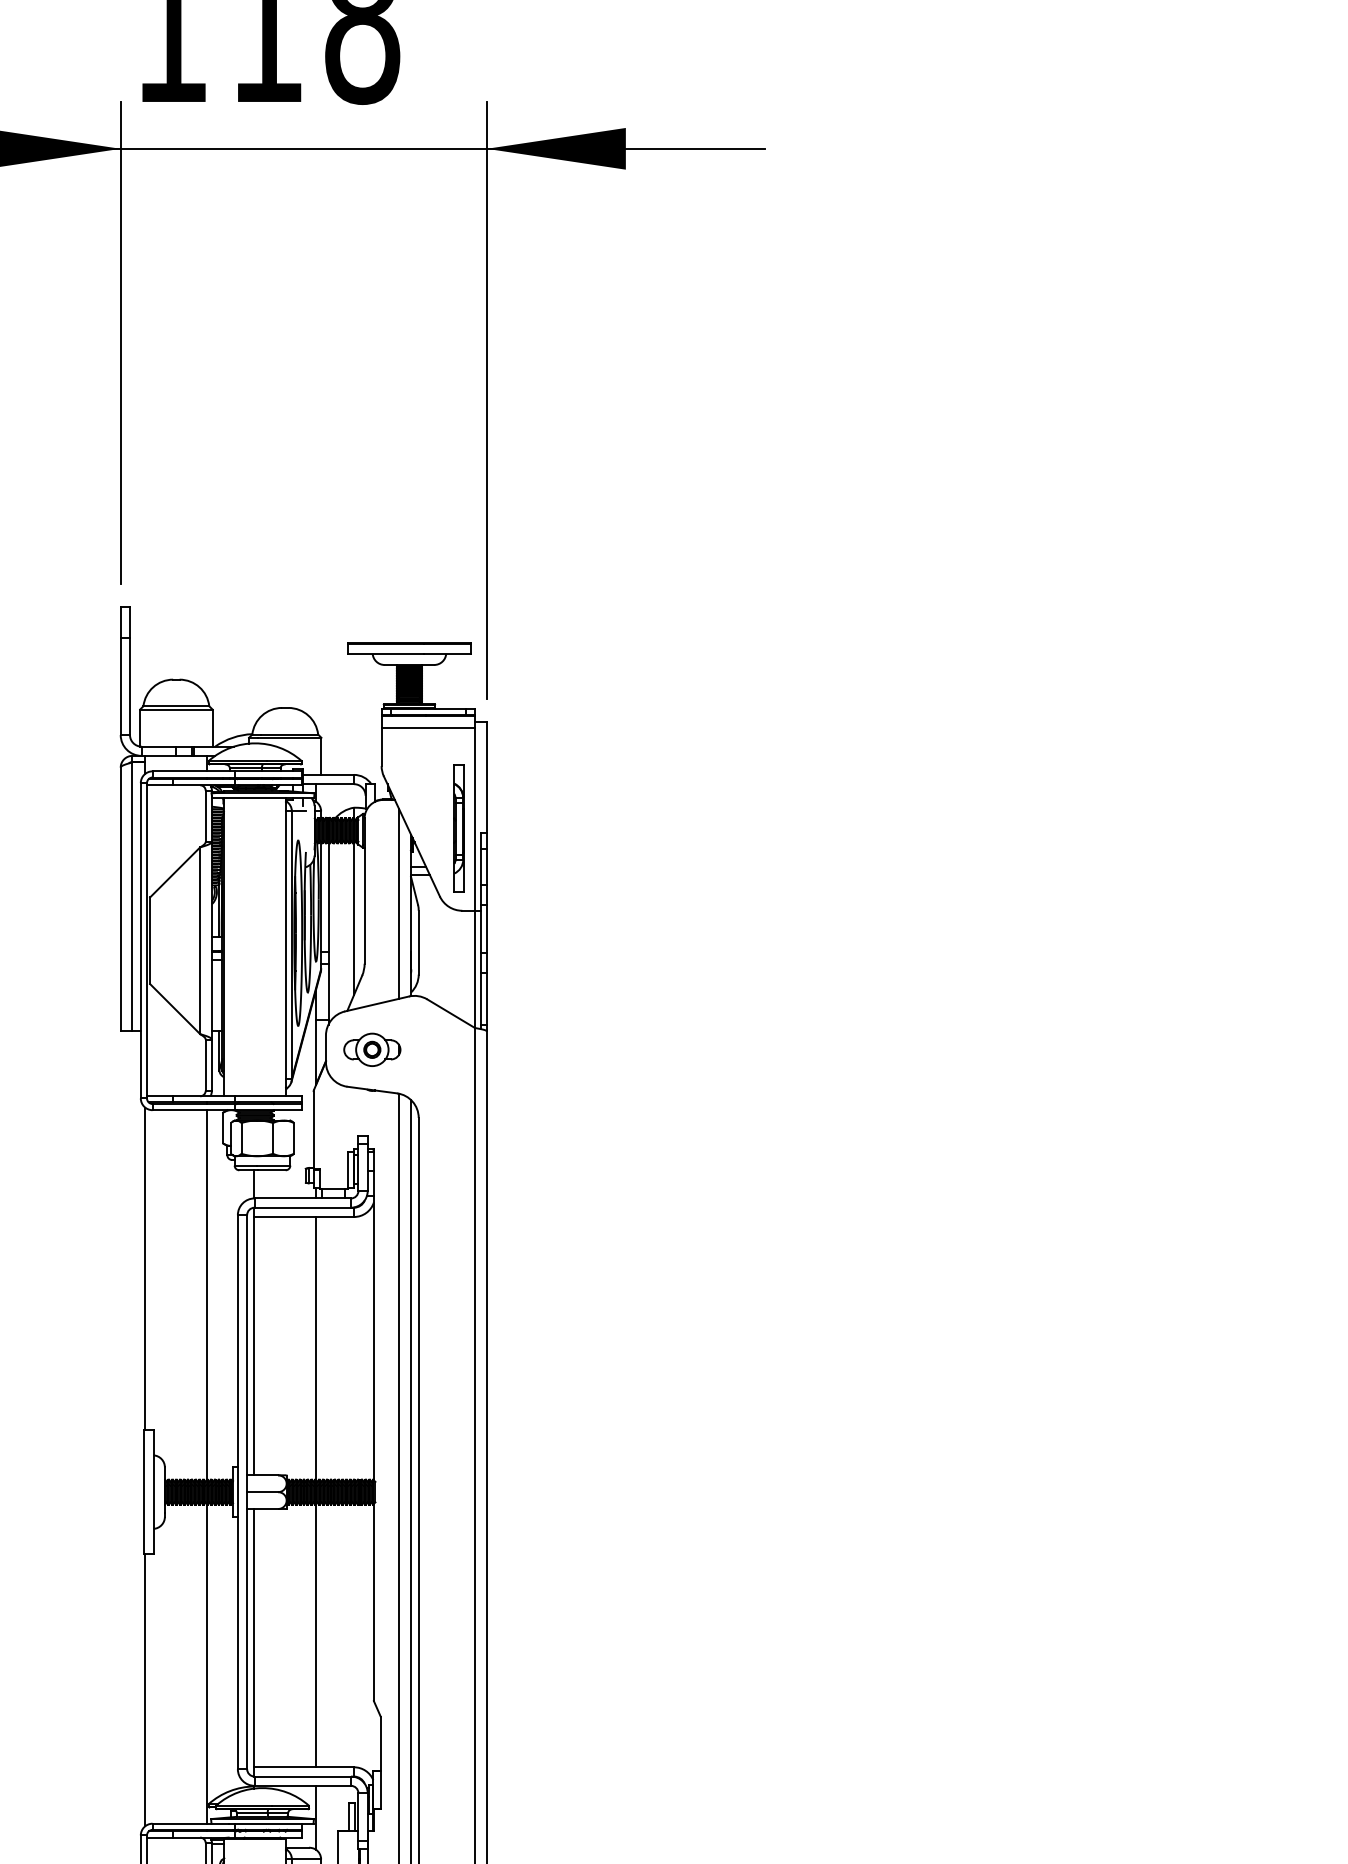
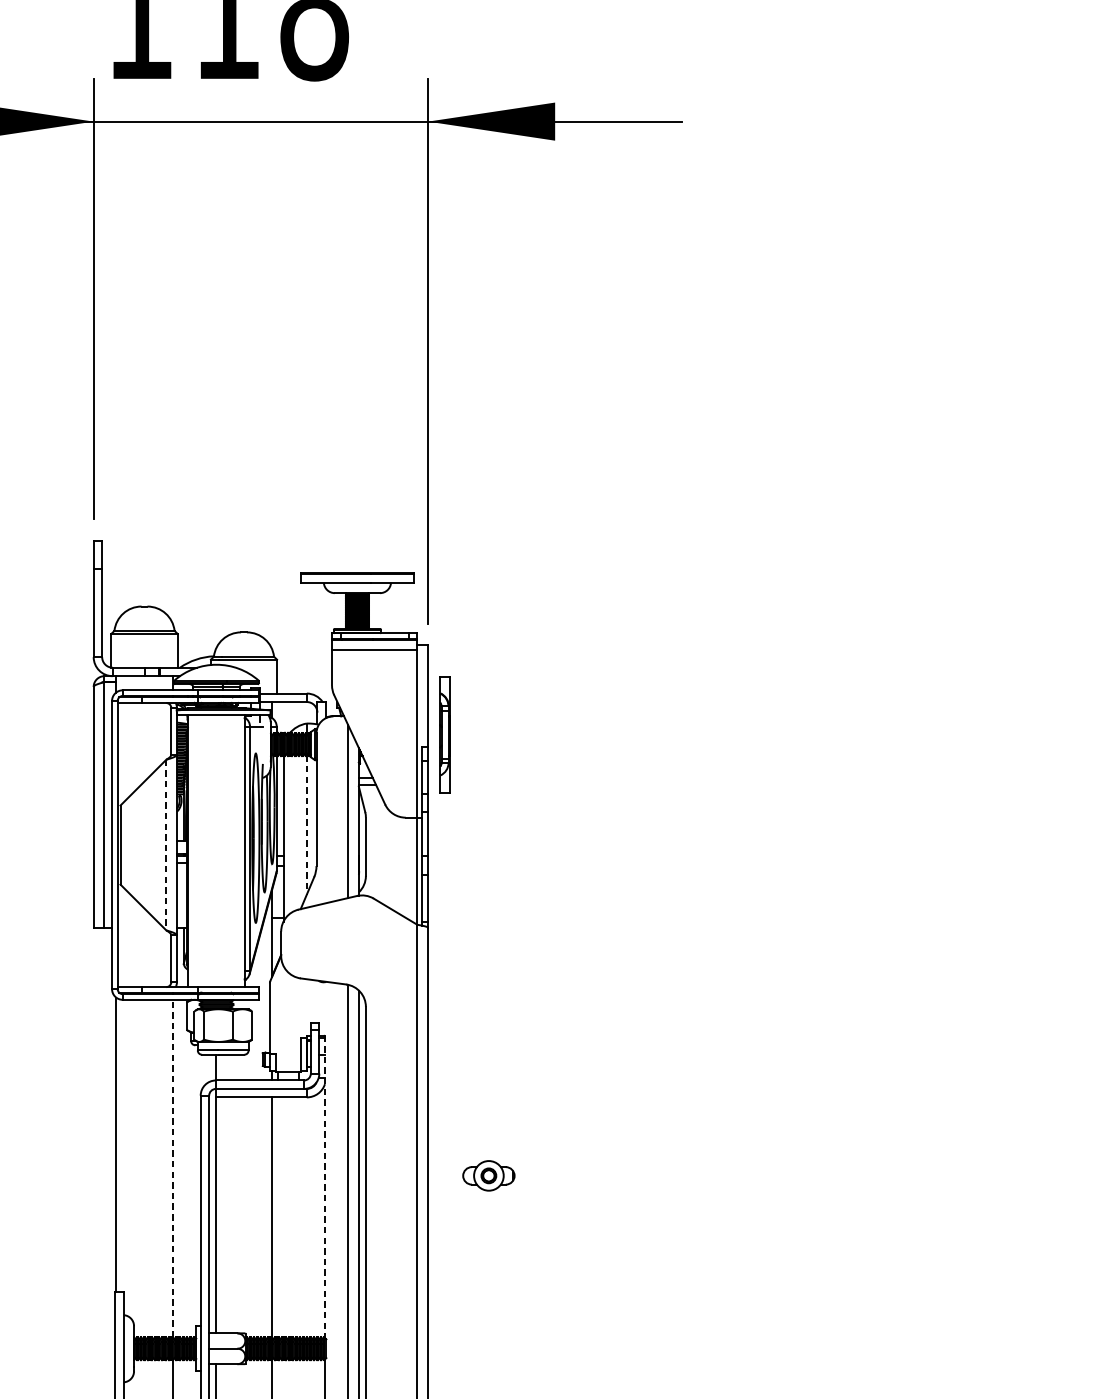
part: (458, 828) -> (444, 734), moved
line: (354, 919) -> (307, 825), solid -> dashed
line: (200, 941) -> (166, 845), solid -> dashed
part: (372, 1049) -> (489, 1175), moved
line: (207, 1294) -> (172, 1168), solid -> dashed
line: (373, 1314) -> (324, 1186), solid -> dashed

